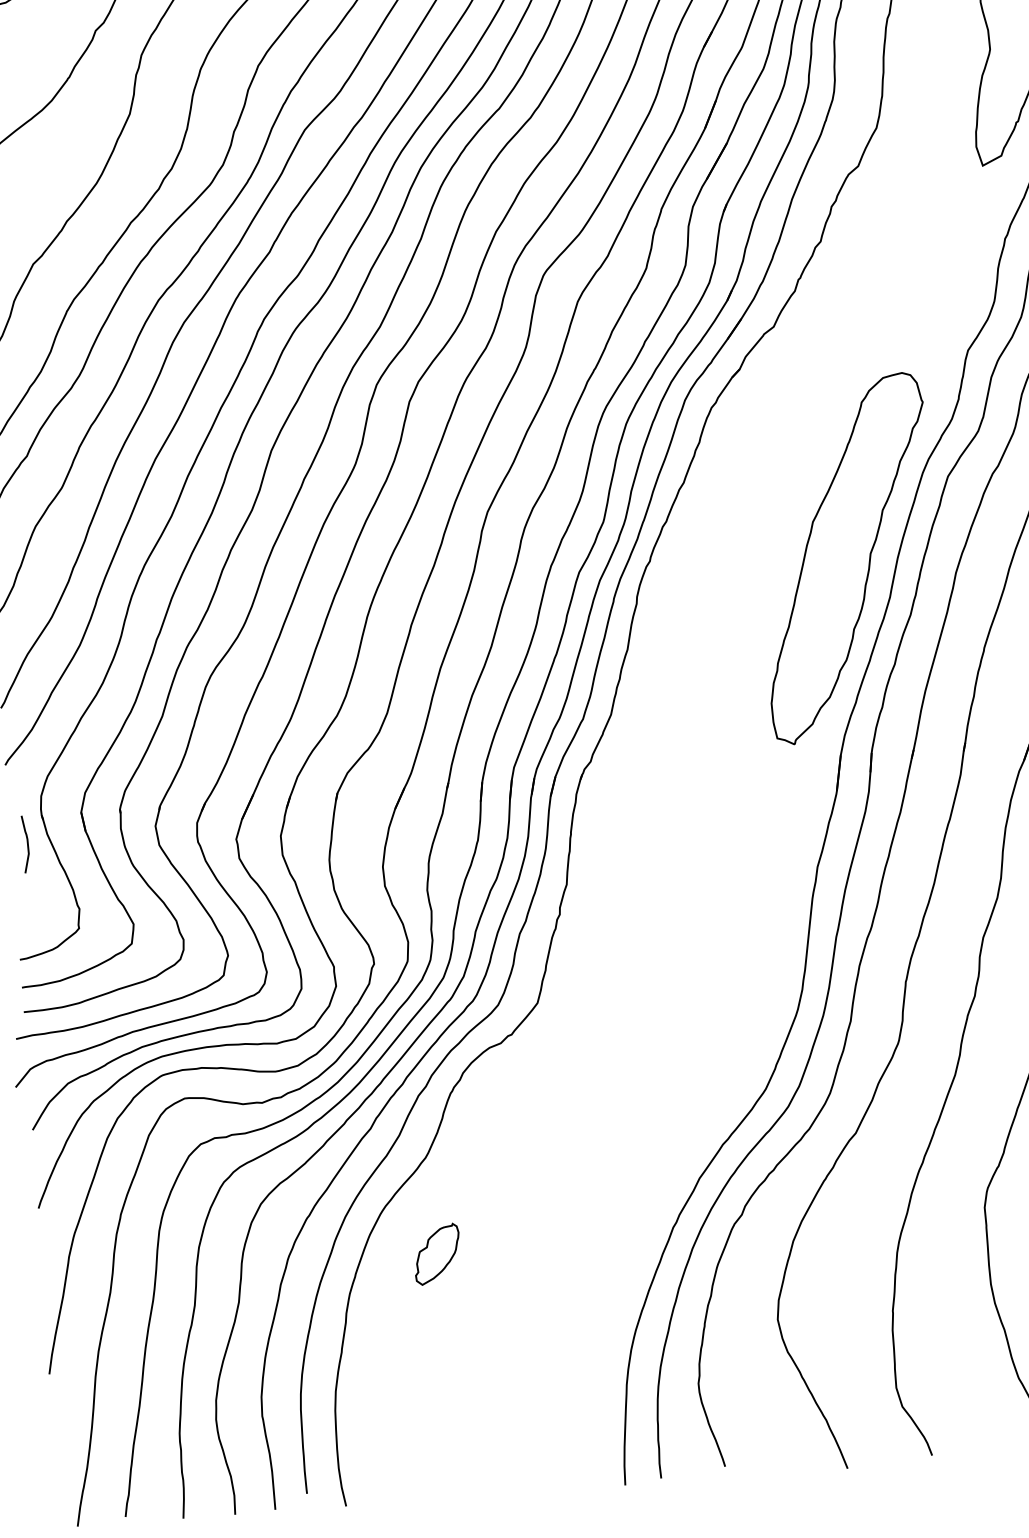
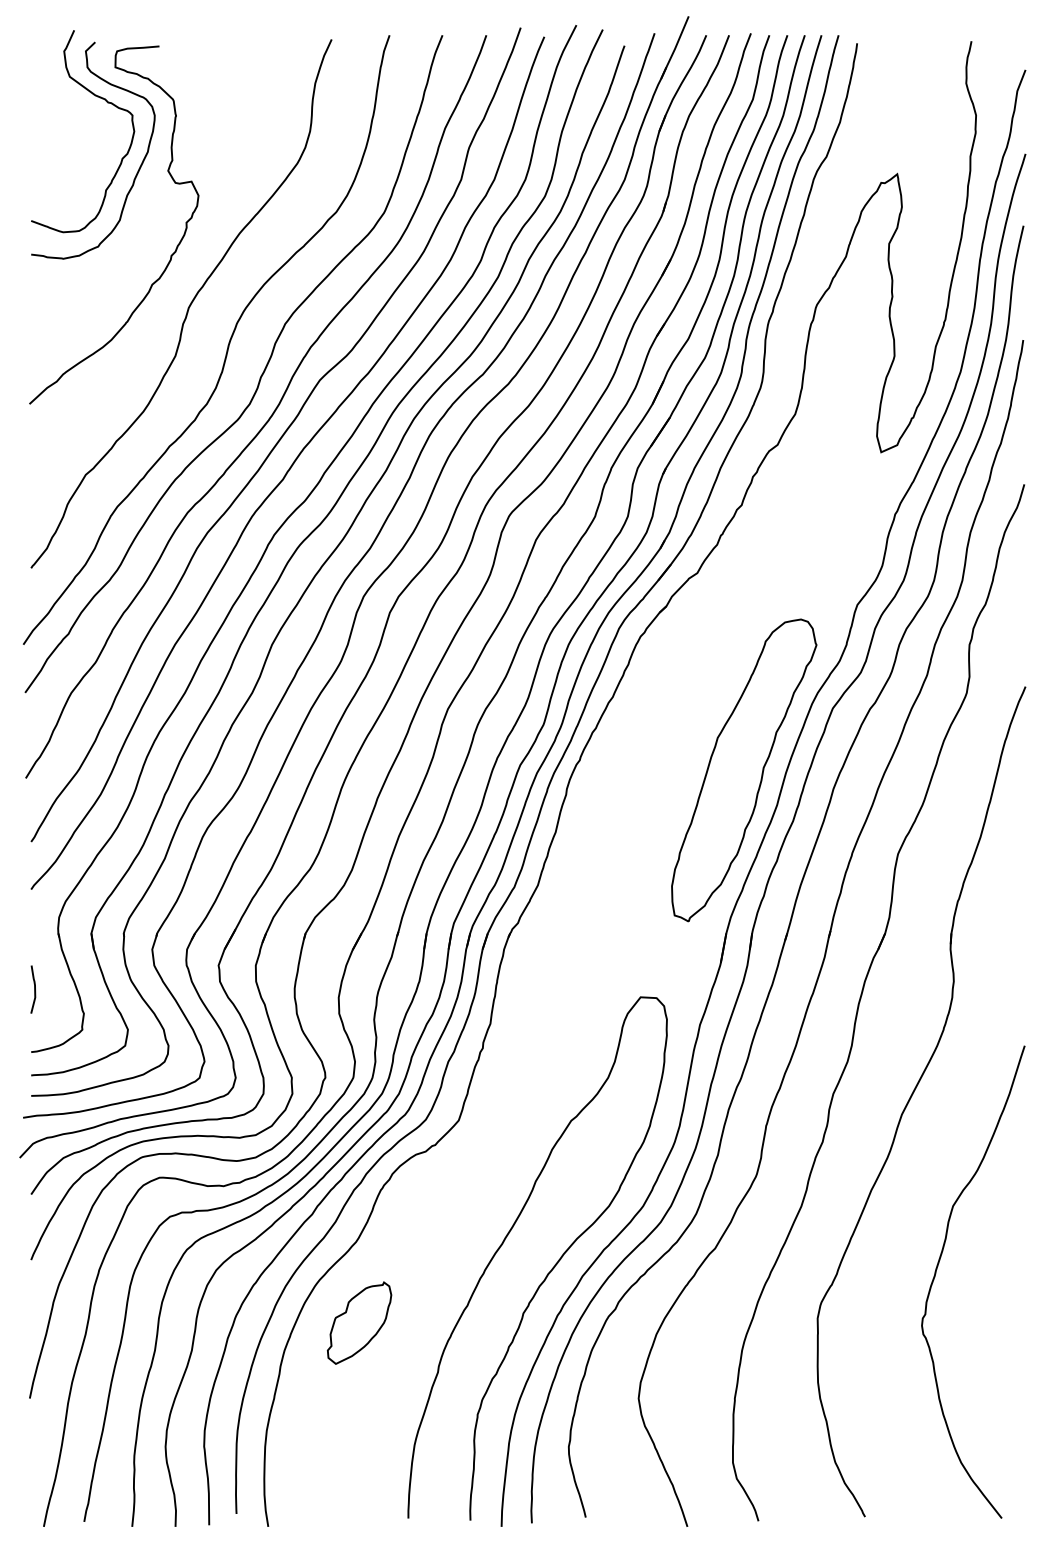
curve: (27, 844) -> (34, 989), moved
curve: (661, 1171) -> (551, 1268), added
part: (436, 1253) -> (359, 1322), size x1.67

